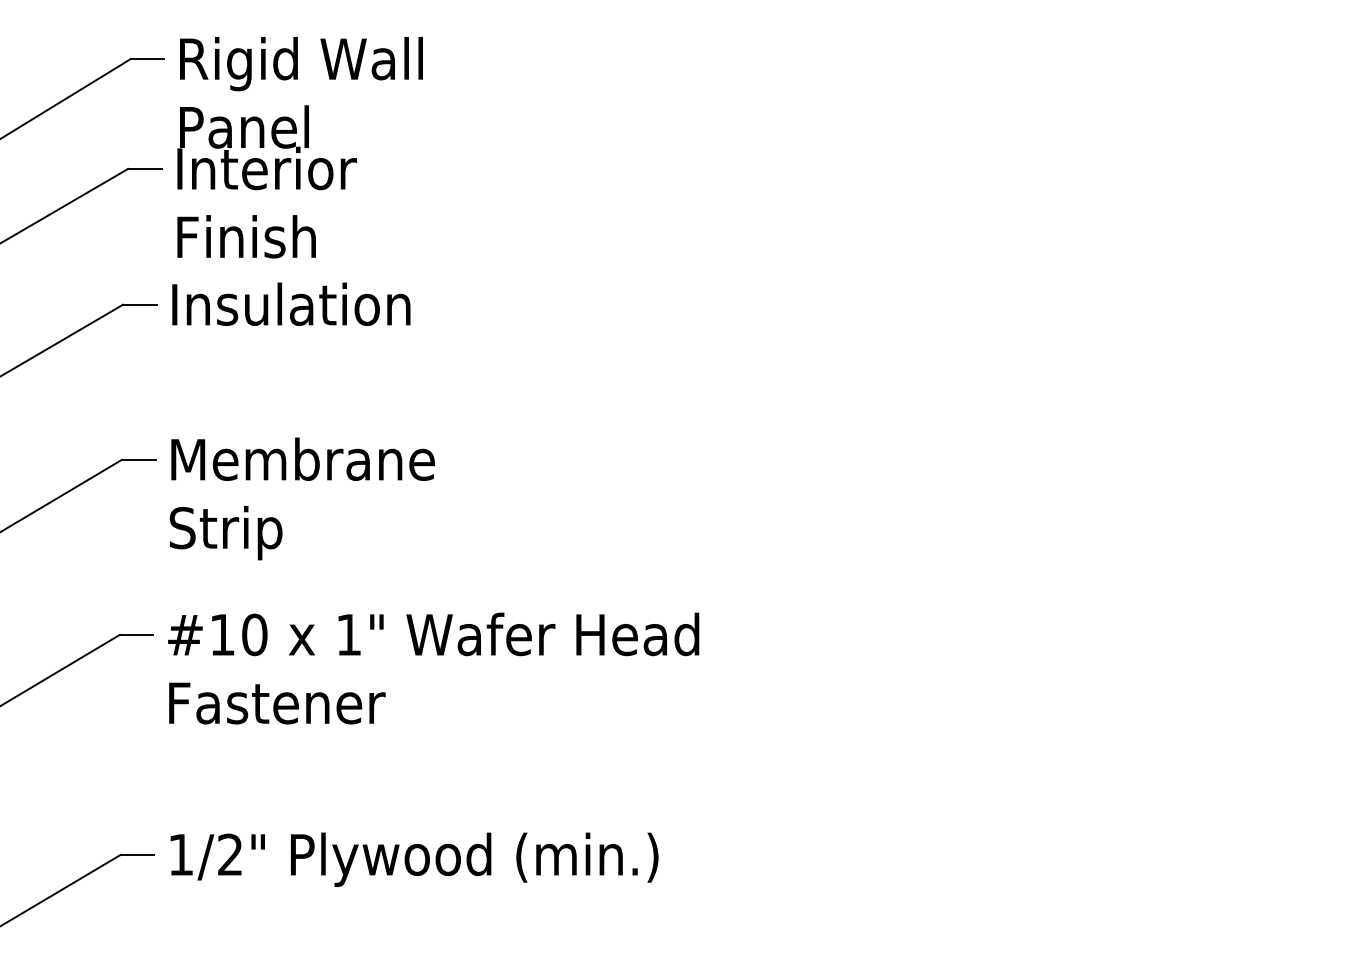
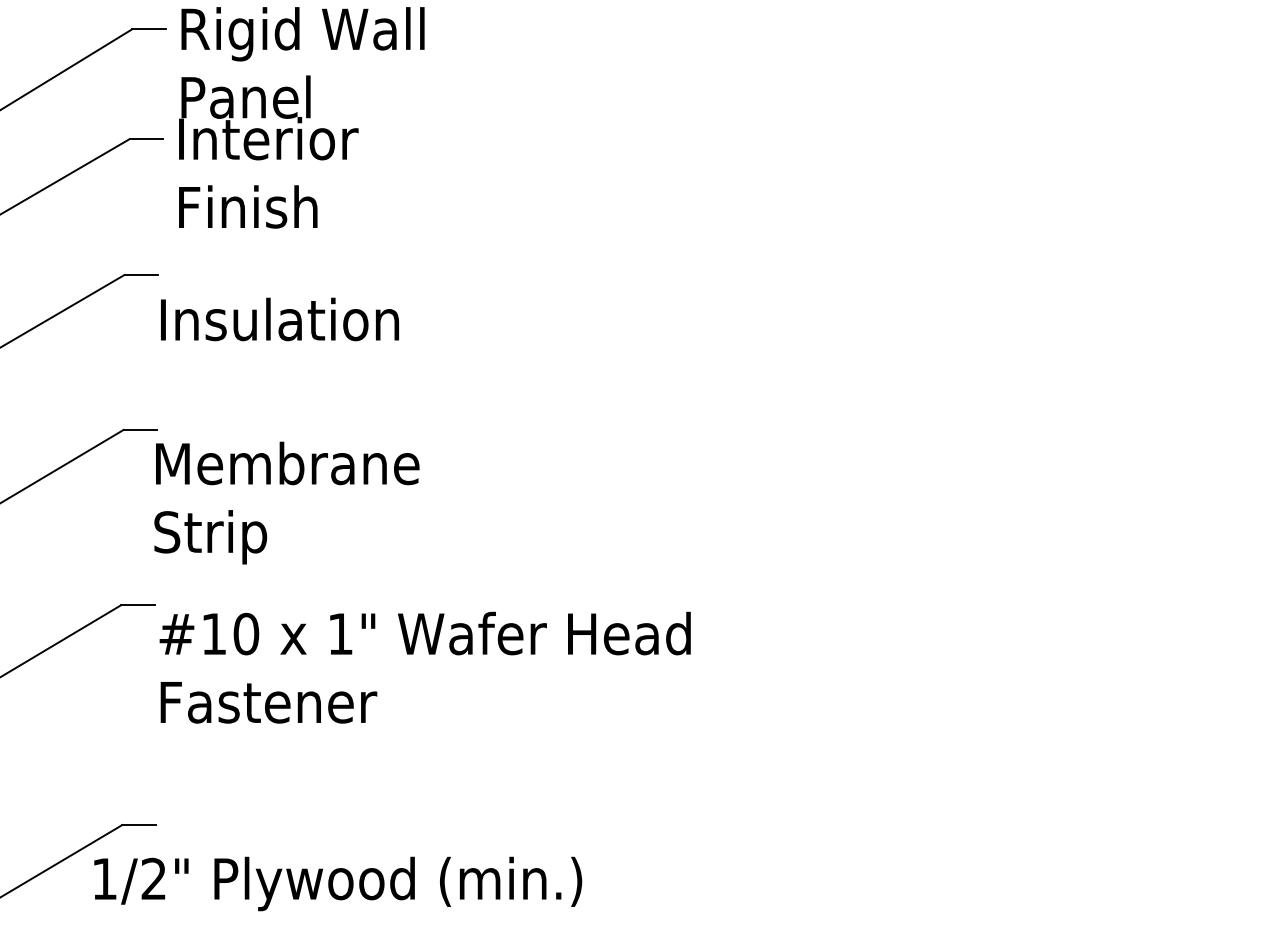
text: (291, 303) -> (280, 318), moved
text: (301, 498) -> (286, 502), moved
text: (433, 668) -> (425, 667), moved
text: (414, 859) -> (338, 883), moved

